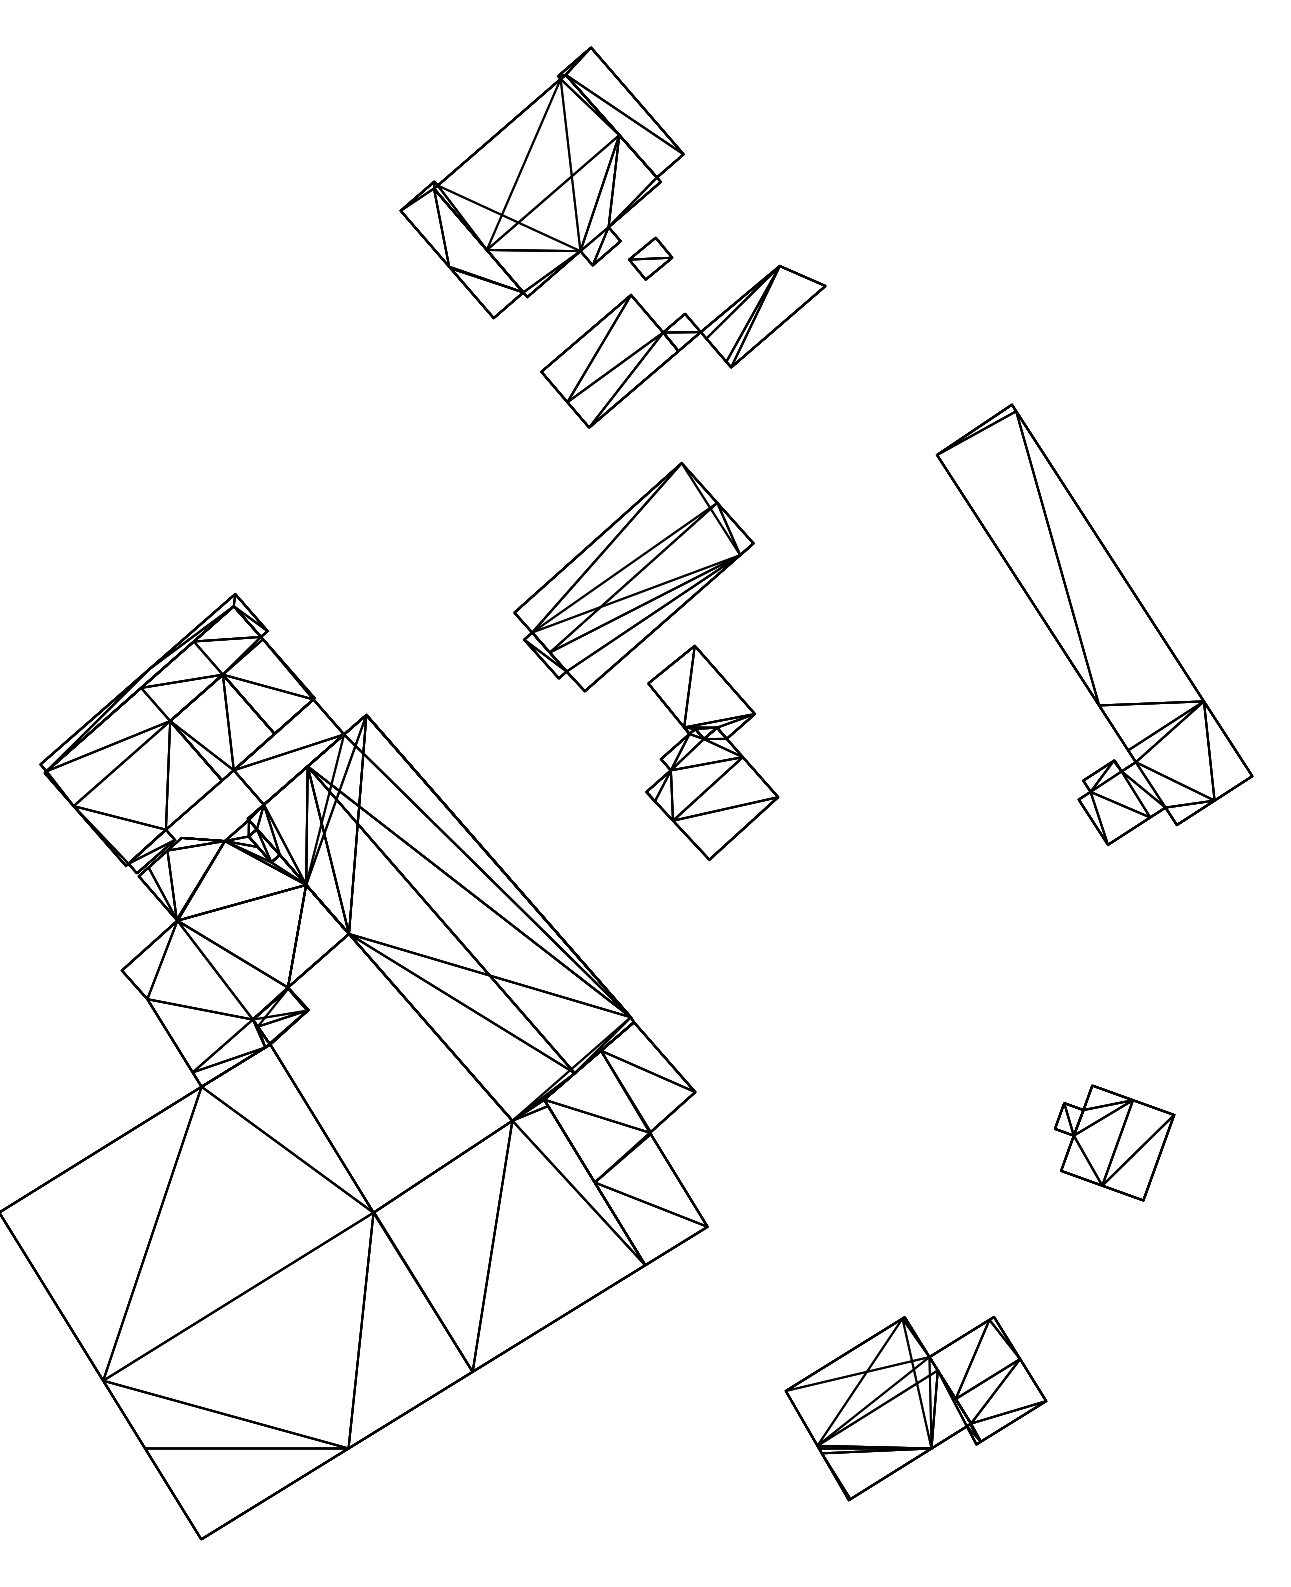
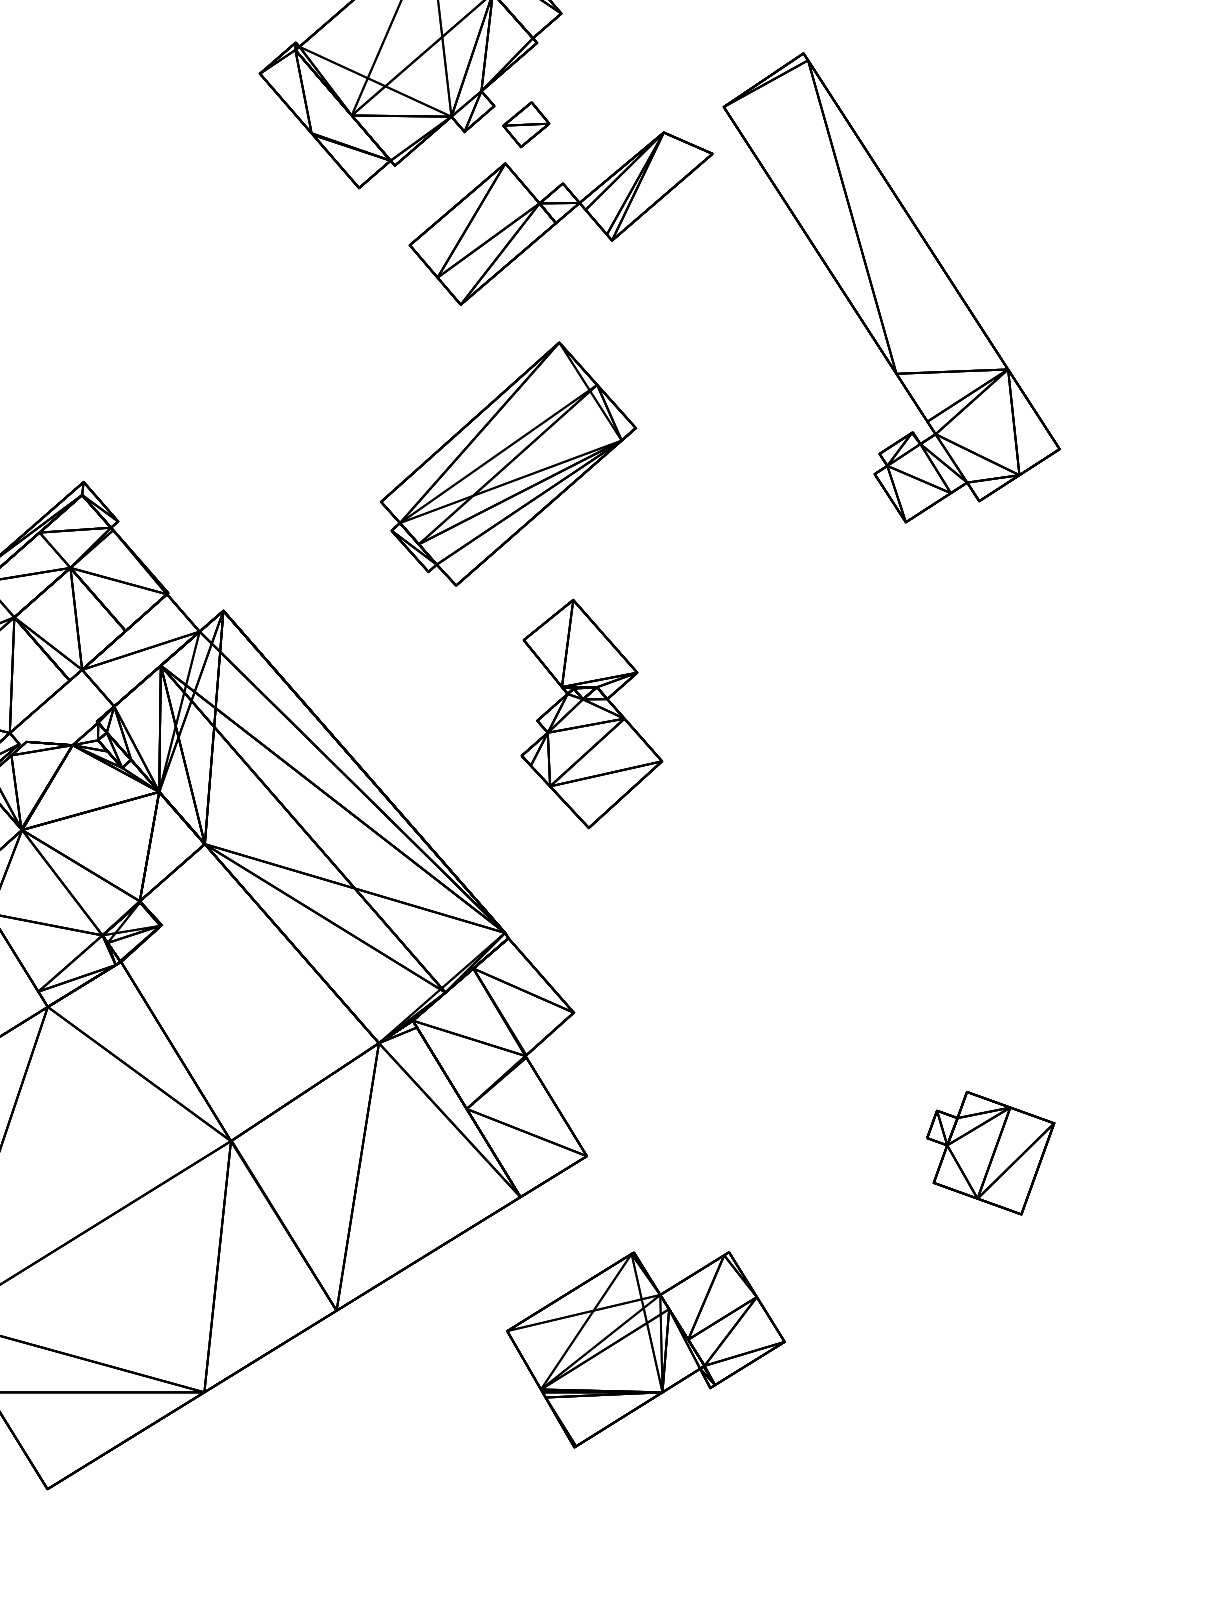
part: (1094, 624) -> (891, 287), moved
part: (712, 752) -> (592, 713), moved
part: (1114, 1142) -> (990, 1152), moved
part: (915, 1408) -> (645, 1349), moved

